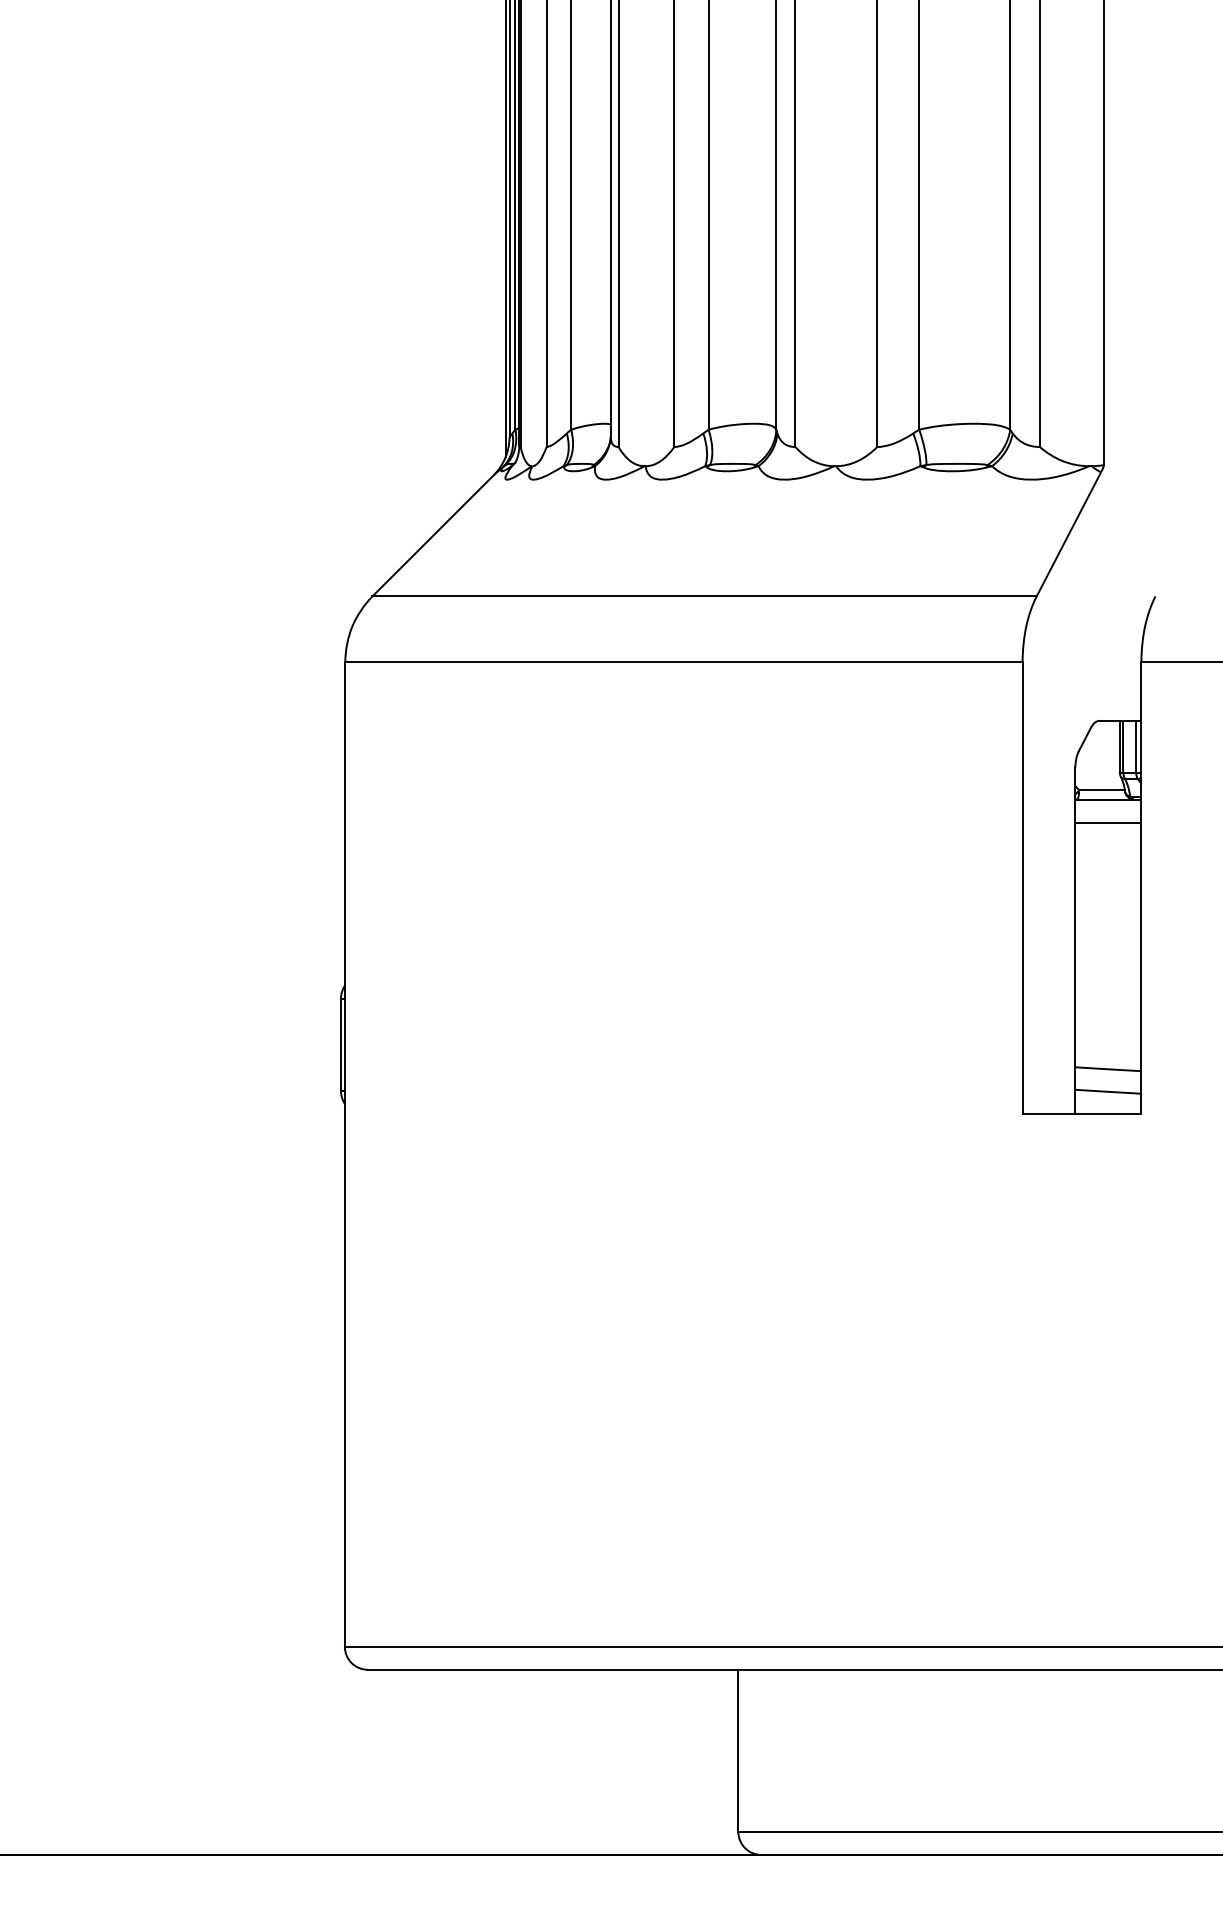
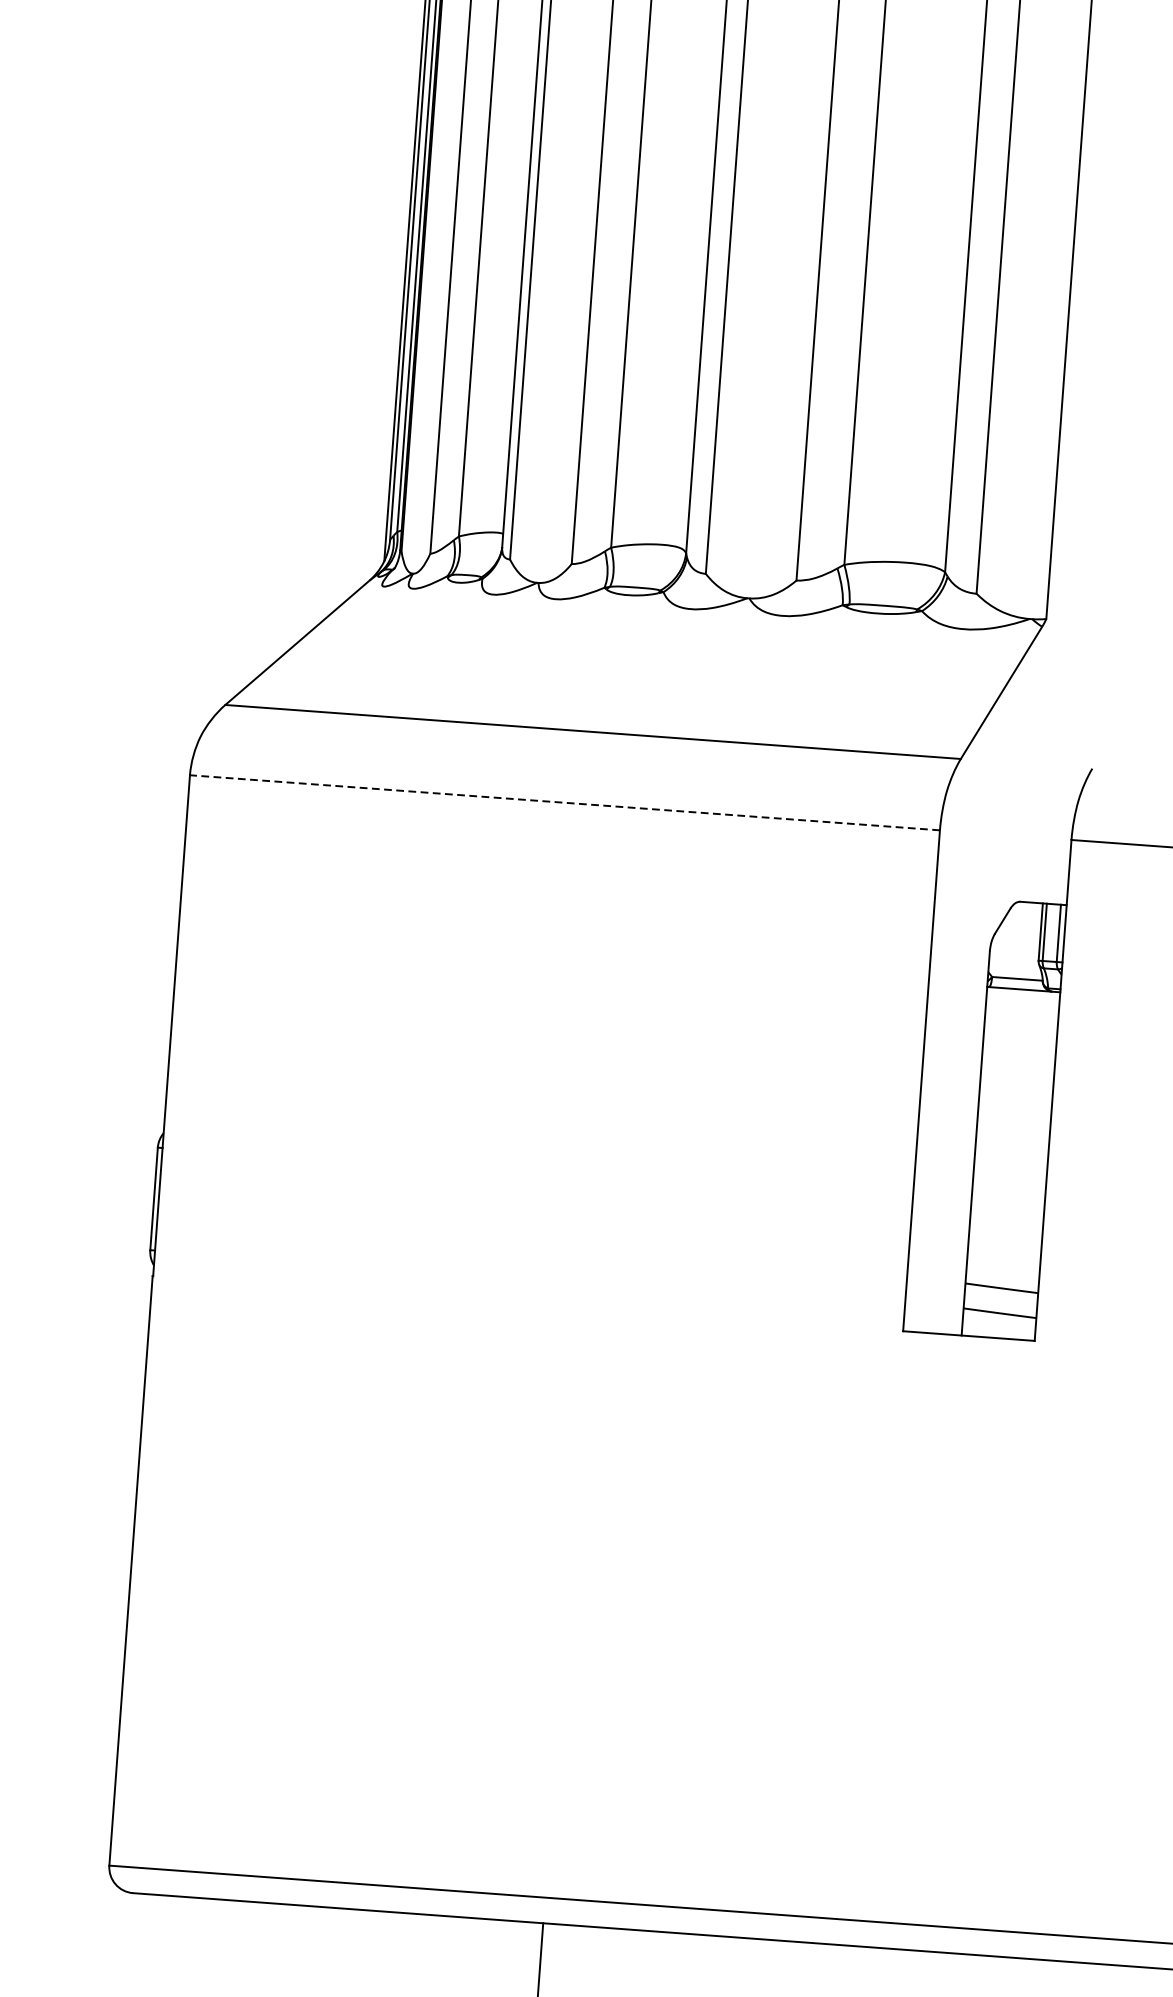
line: (683, 661) -> (564, 802), solid -> dashed
line: (1108, 822) -> (1022, 1015), removed

